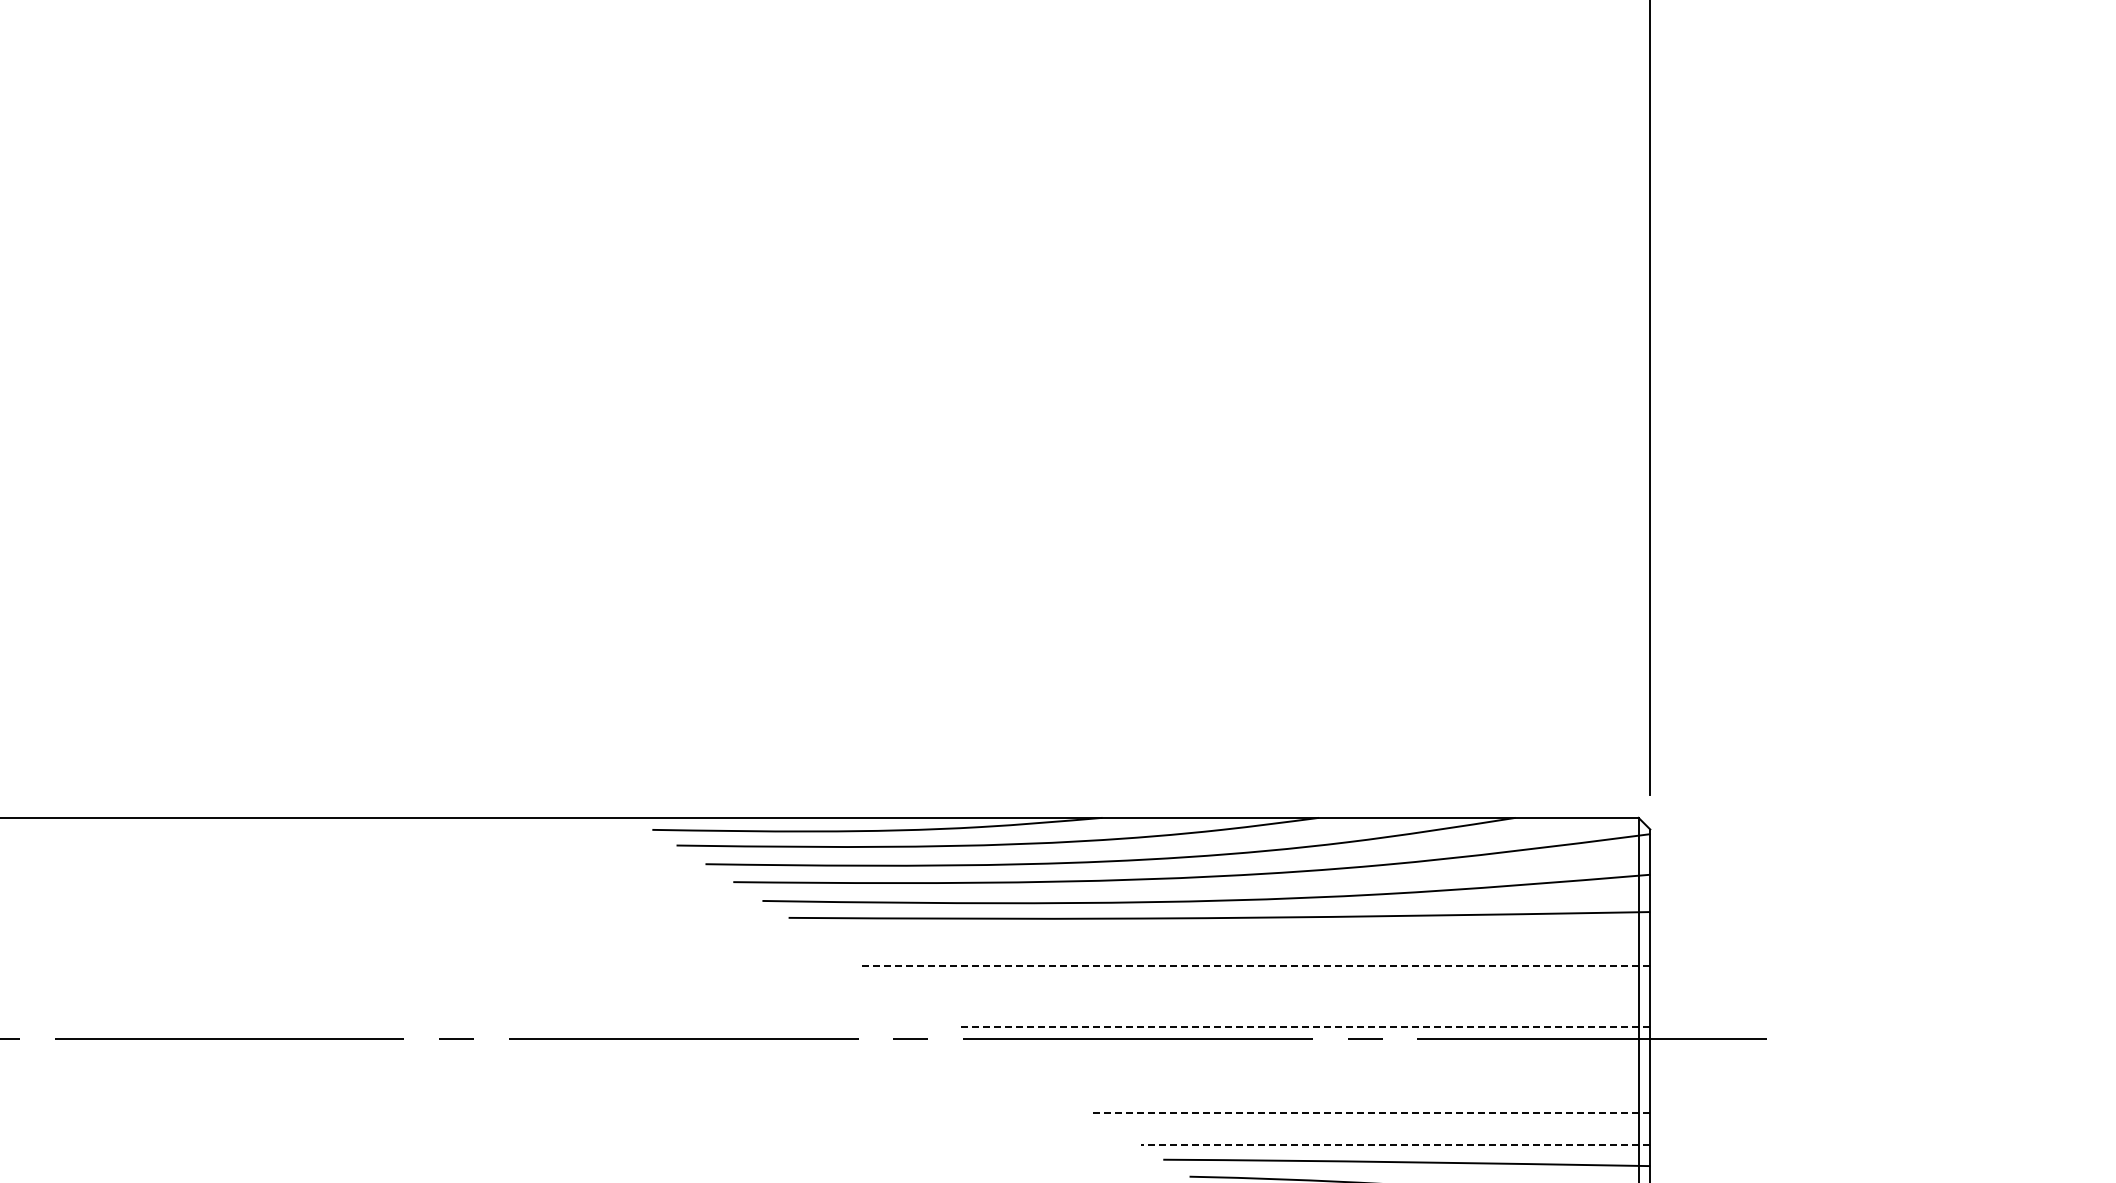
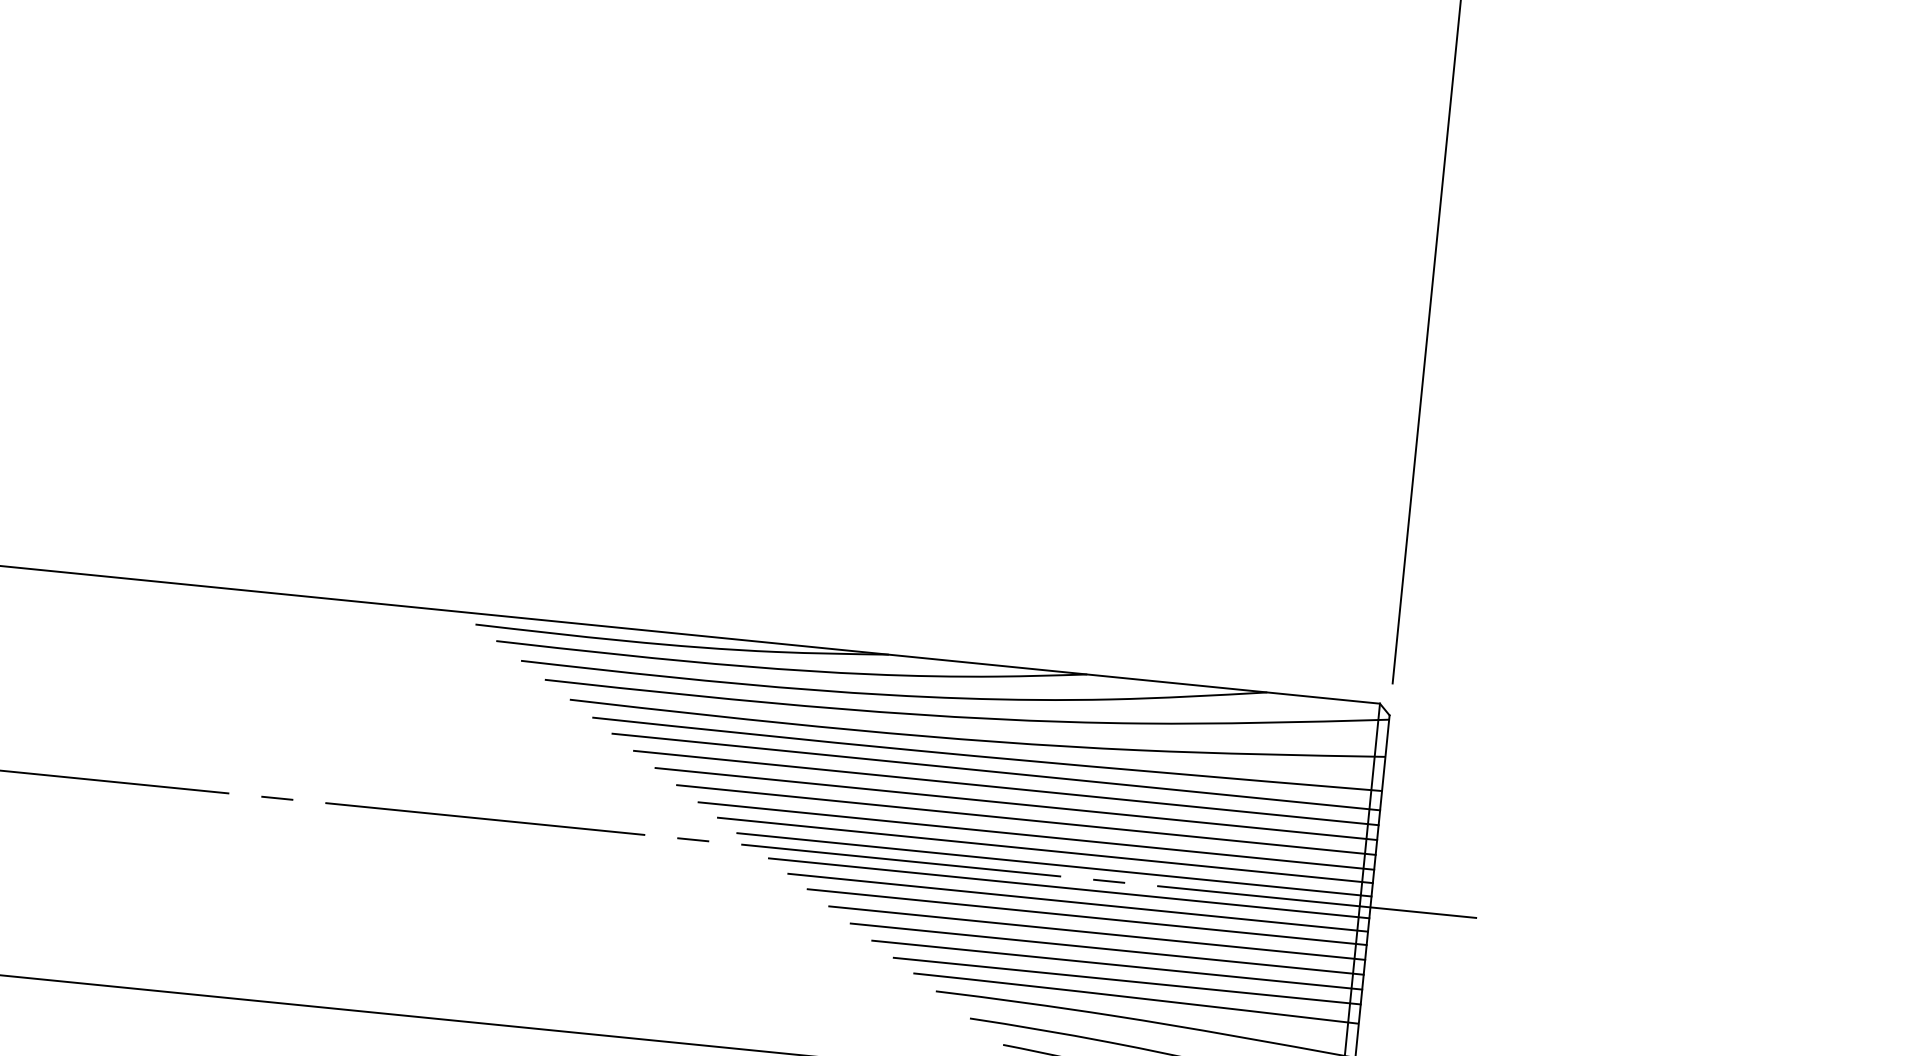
line: (1231, 933) -> (996, 772), added
line: (1243, 949) -> (1006, 788), added
line: (1256, 965) -> (1016, 803), dashed -> solid
line: (1268, 981) -> (1026, 819), added
line: (1281, 997) -> (1036, 835), added
line: (1292, 1012) -> (1045, 850), added
line: (1303, 1027) -> (1053, 865), dashed -> solid
line: (1322, 1050) -> (1069, 887), added
line: (1333, 1065) -> (1077, 902), added
line: (1345, 1080) -> (1087, 917), added
line: (1357, 1096) -> (1097, 933), added
line: (1369, 1112) -> (1106, 948), dashed -> solid
line: (1382, 1128) -> (1116, 964), added
line: (1395, 1145) -> (1127, 981), dashed -> solid

